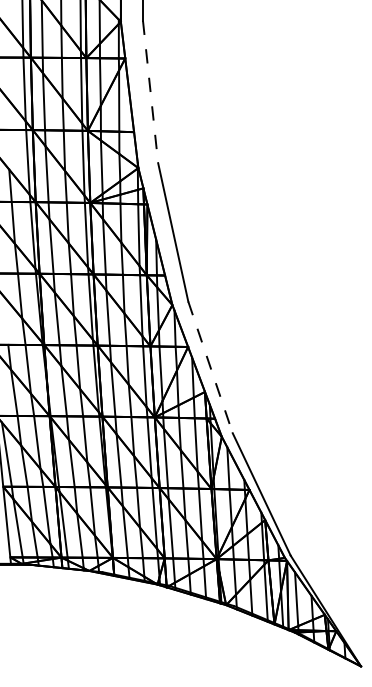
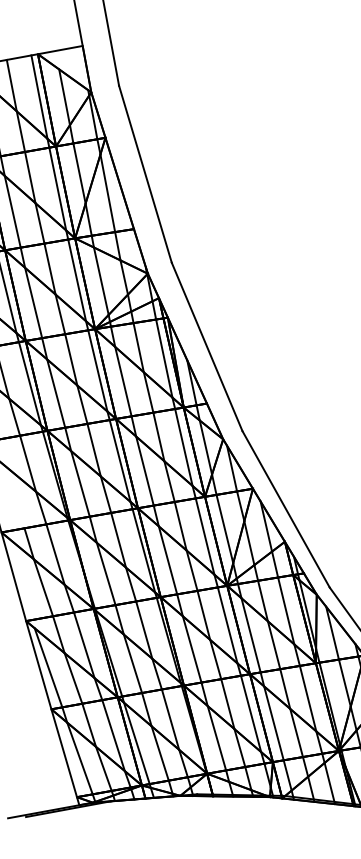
line: (150, 91) -> (145, 173), dashed -> solid
line: (210, 367) -> (286, 509), dashed -> solid

